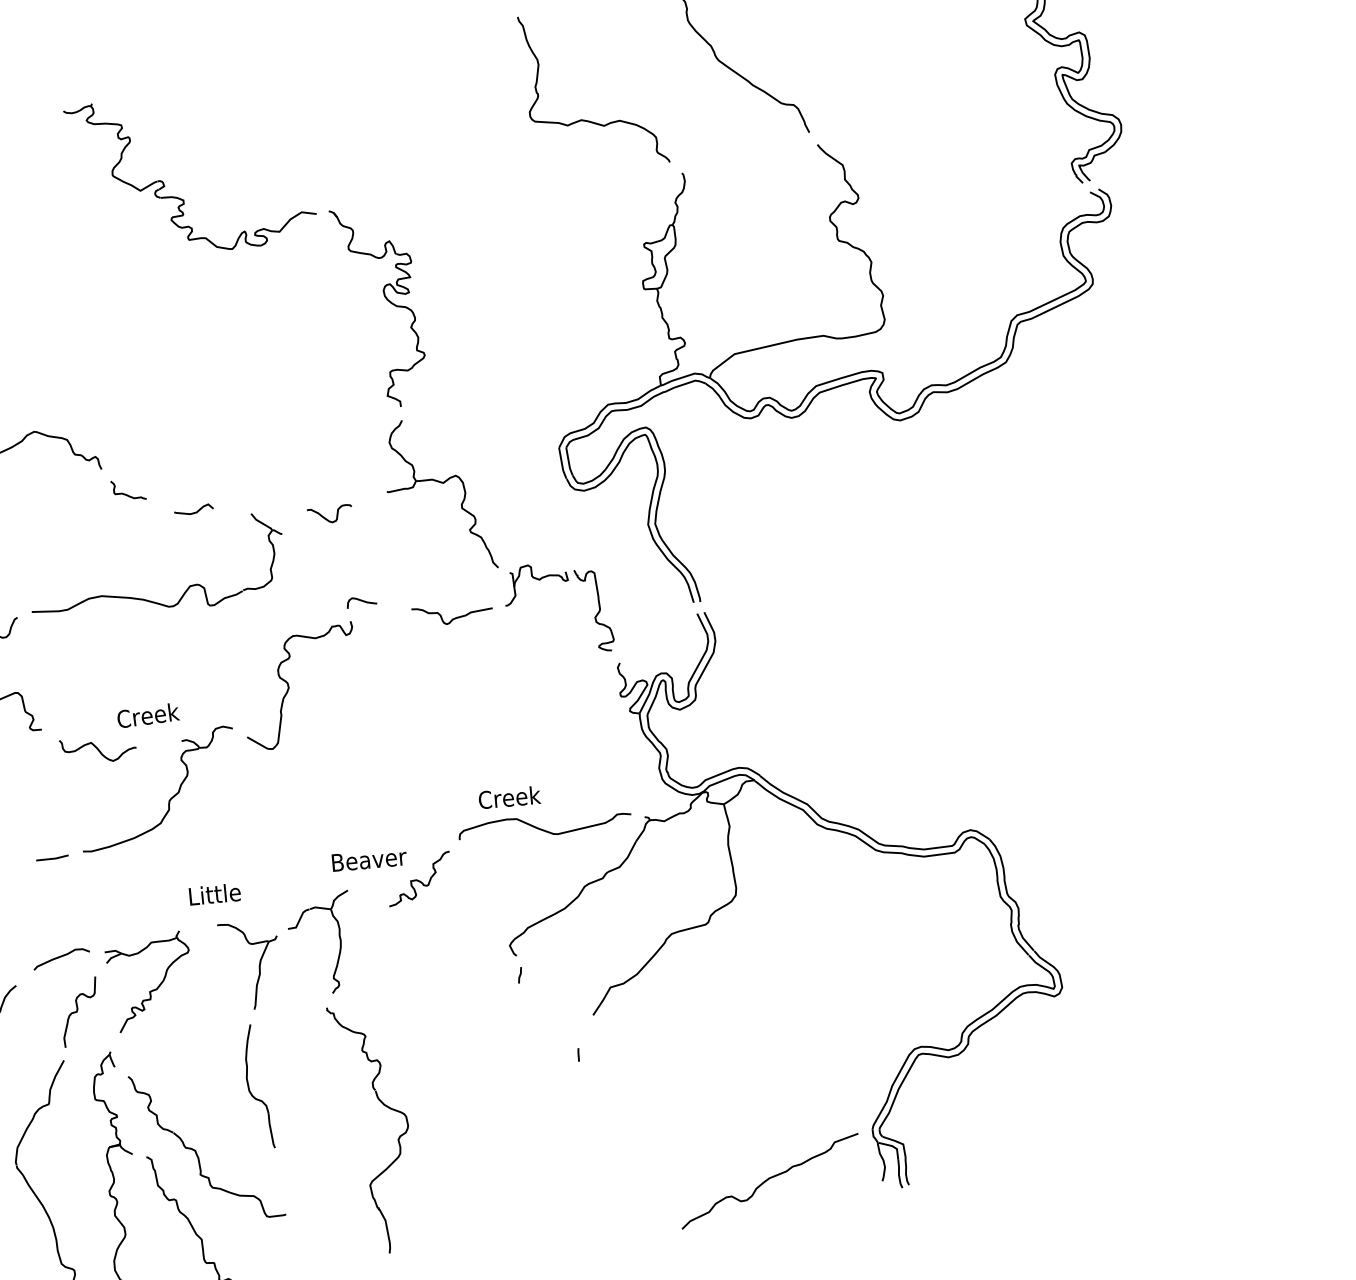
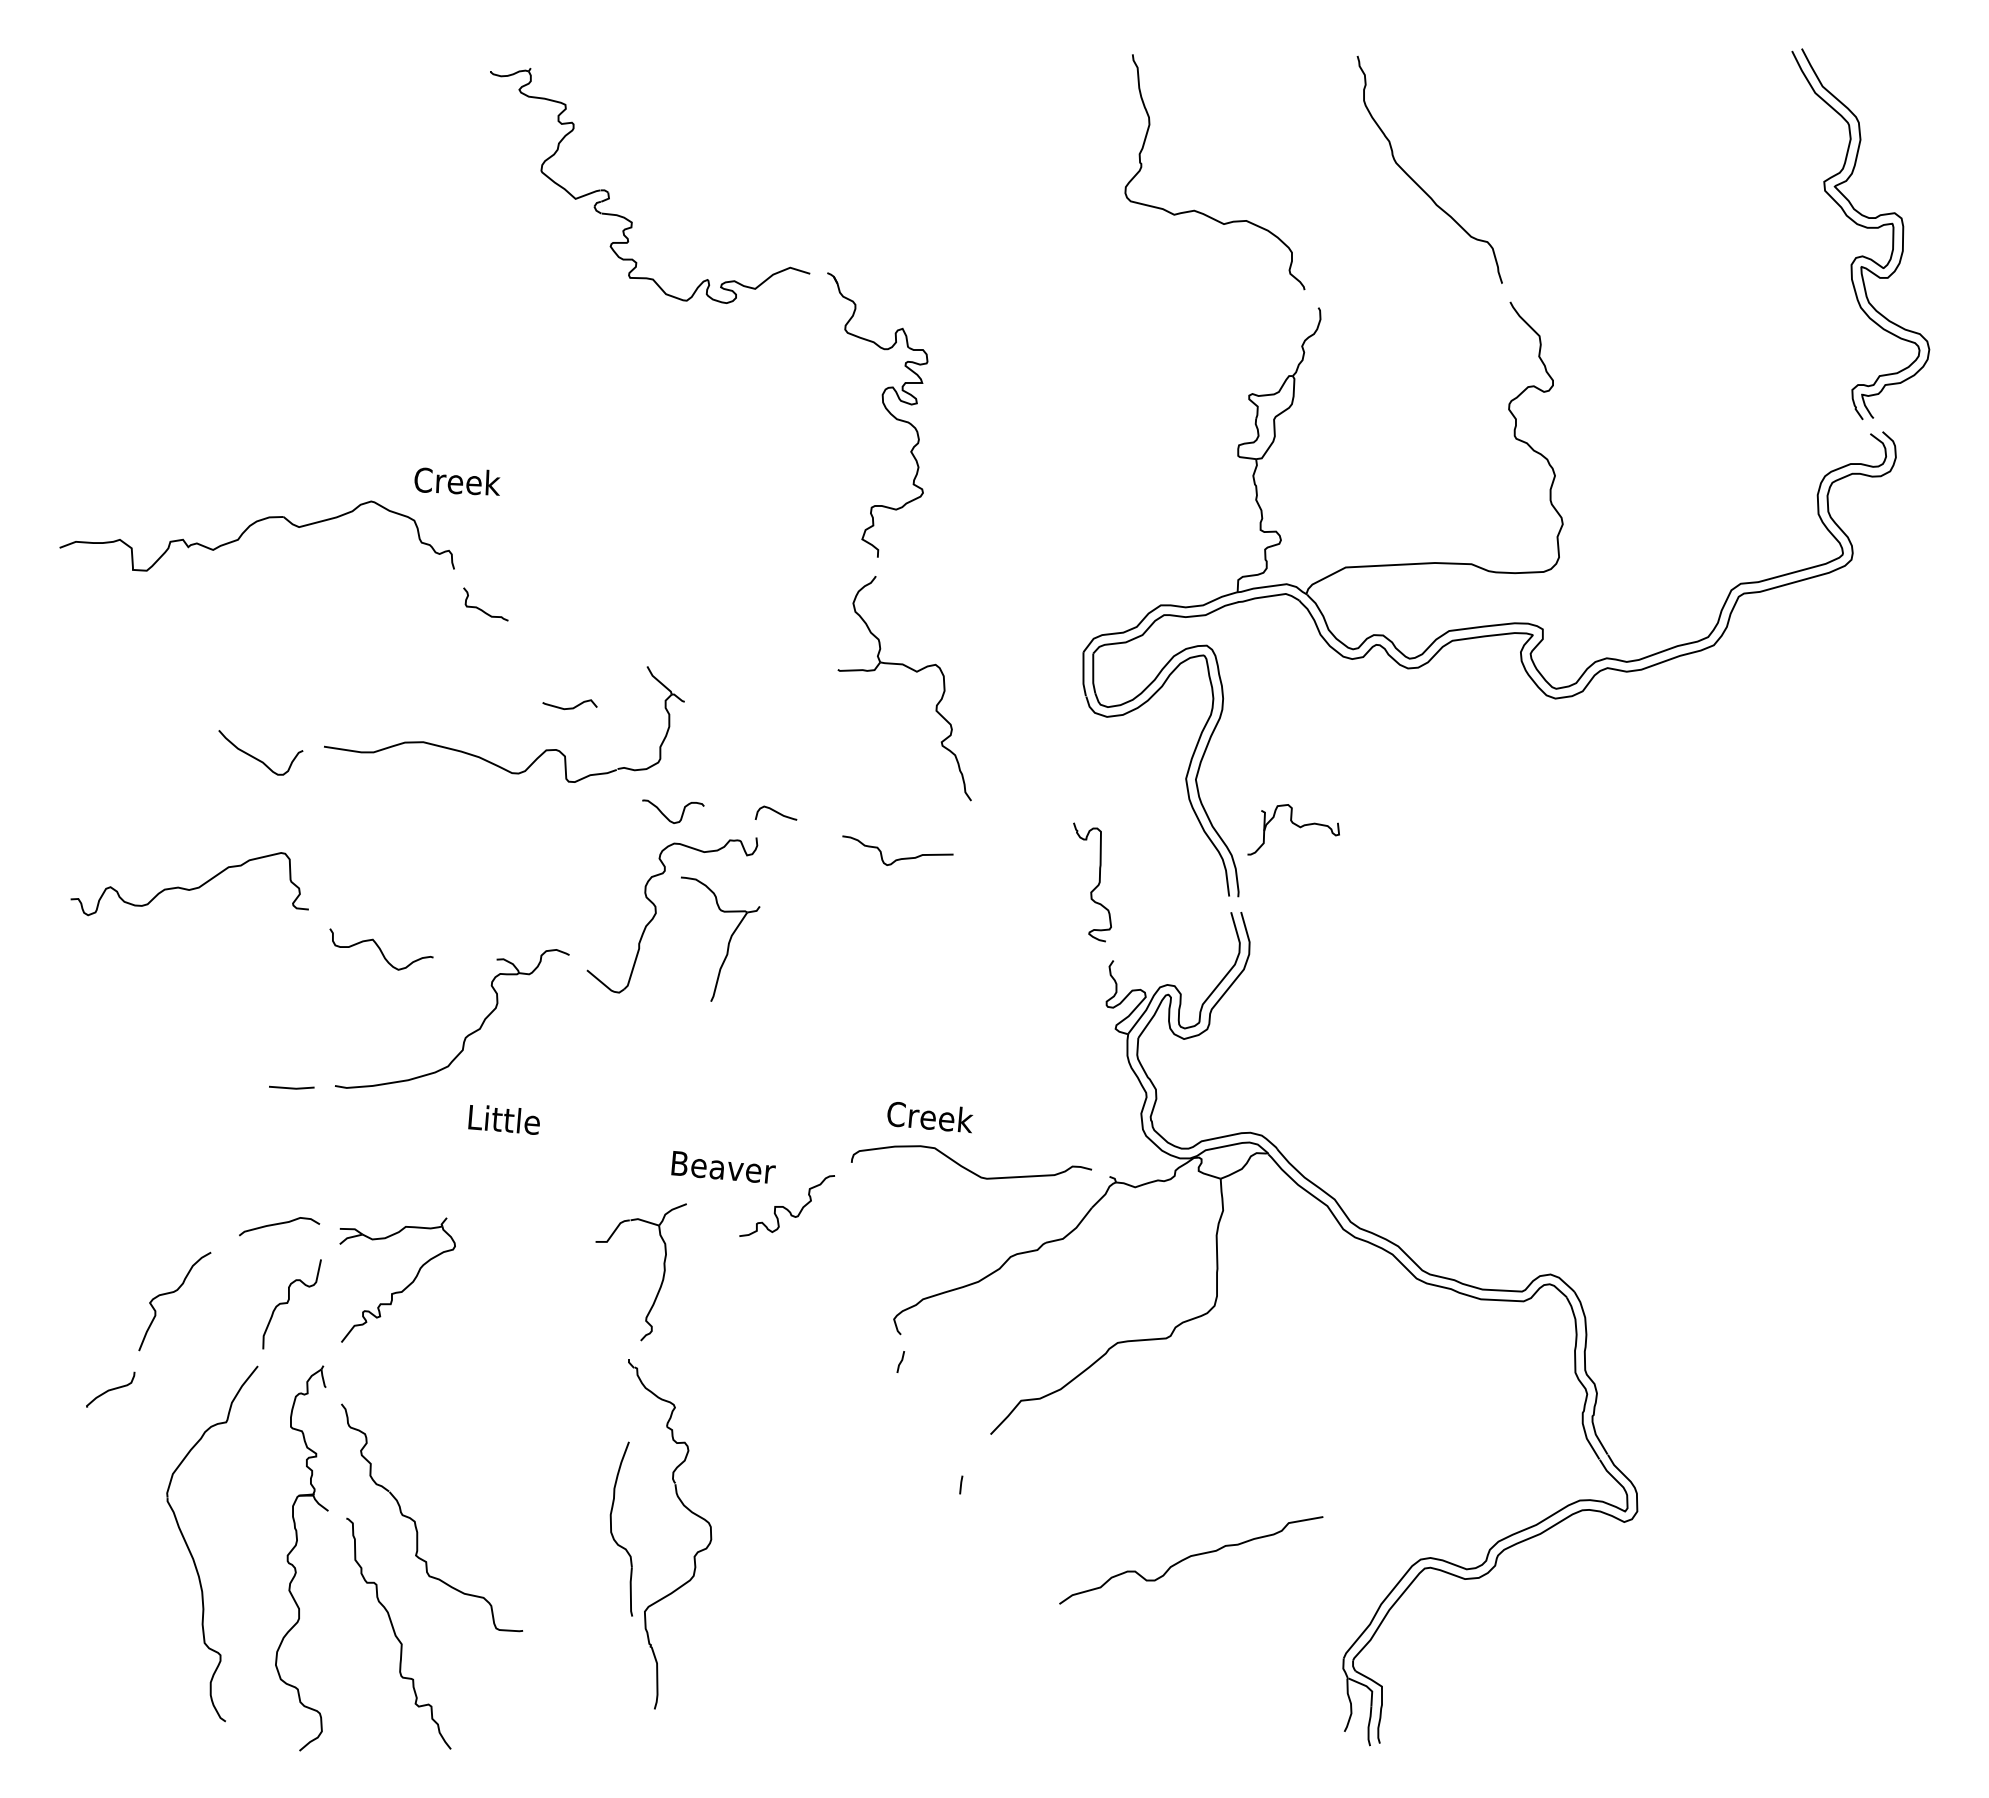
curve: (193, 512) -> (569, 707), moved
curve: (327, 519) -> (667, 817), moved
part: (534, 582) -> (1293, 829), moved
text: (148, 715) -> (457, 481), moved
text: (214, 894) -> (503, 1119), moved
part: (259, 964) -> (728, 941), moved
part: (250, 1090) -> (612, 1532), moved
curve: (769, 1179) -> (1190, 1557), moved

